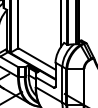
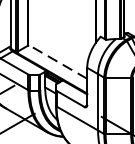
line: (36, 58) -> (57, 61), solid -> dashed

